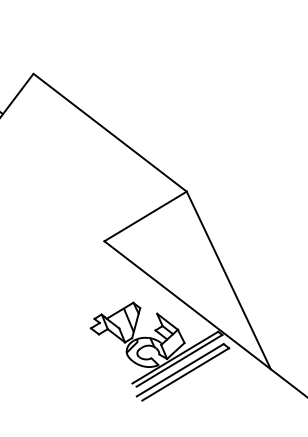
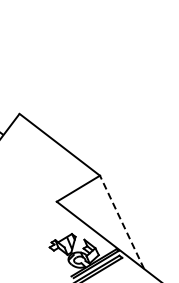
line: (229, 280) -> (122, 222), solid -> dashed

